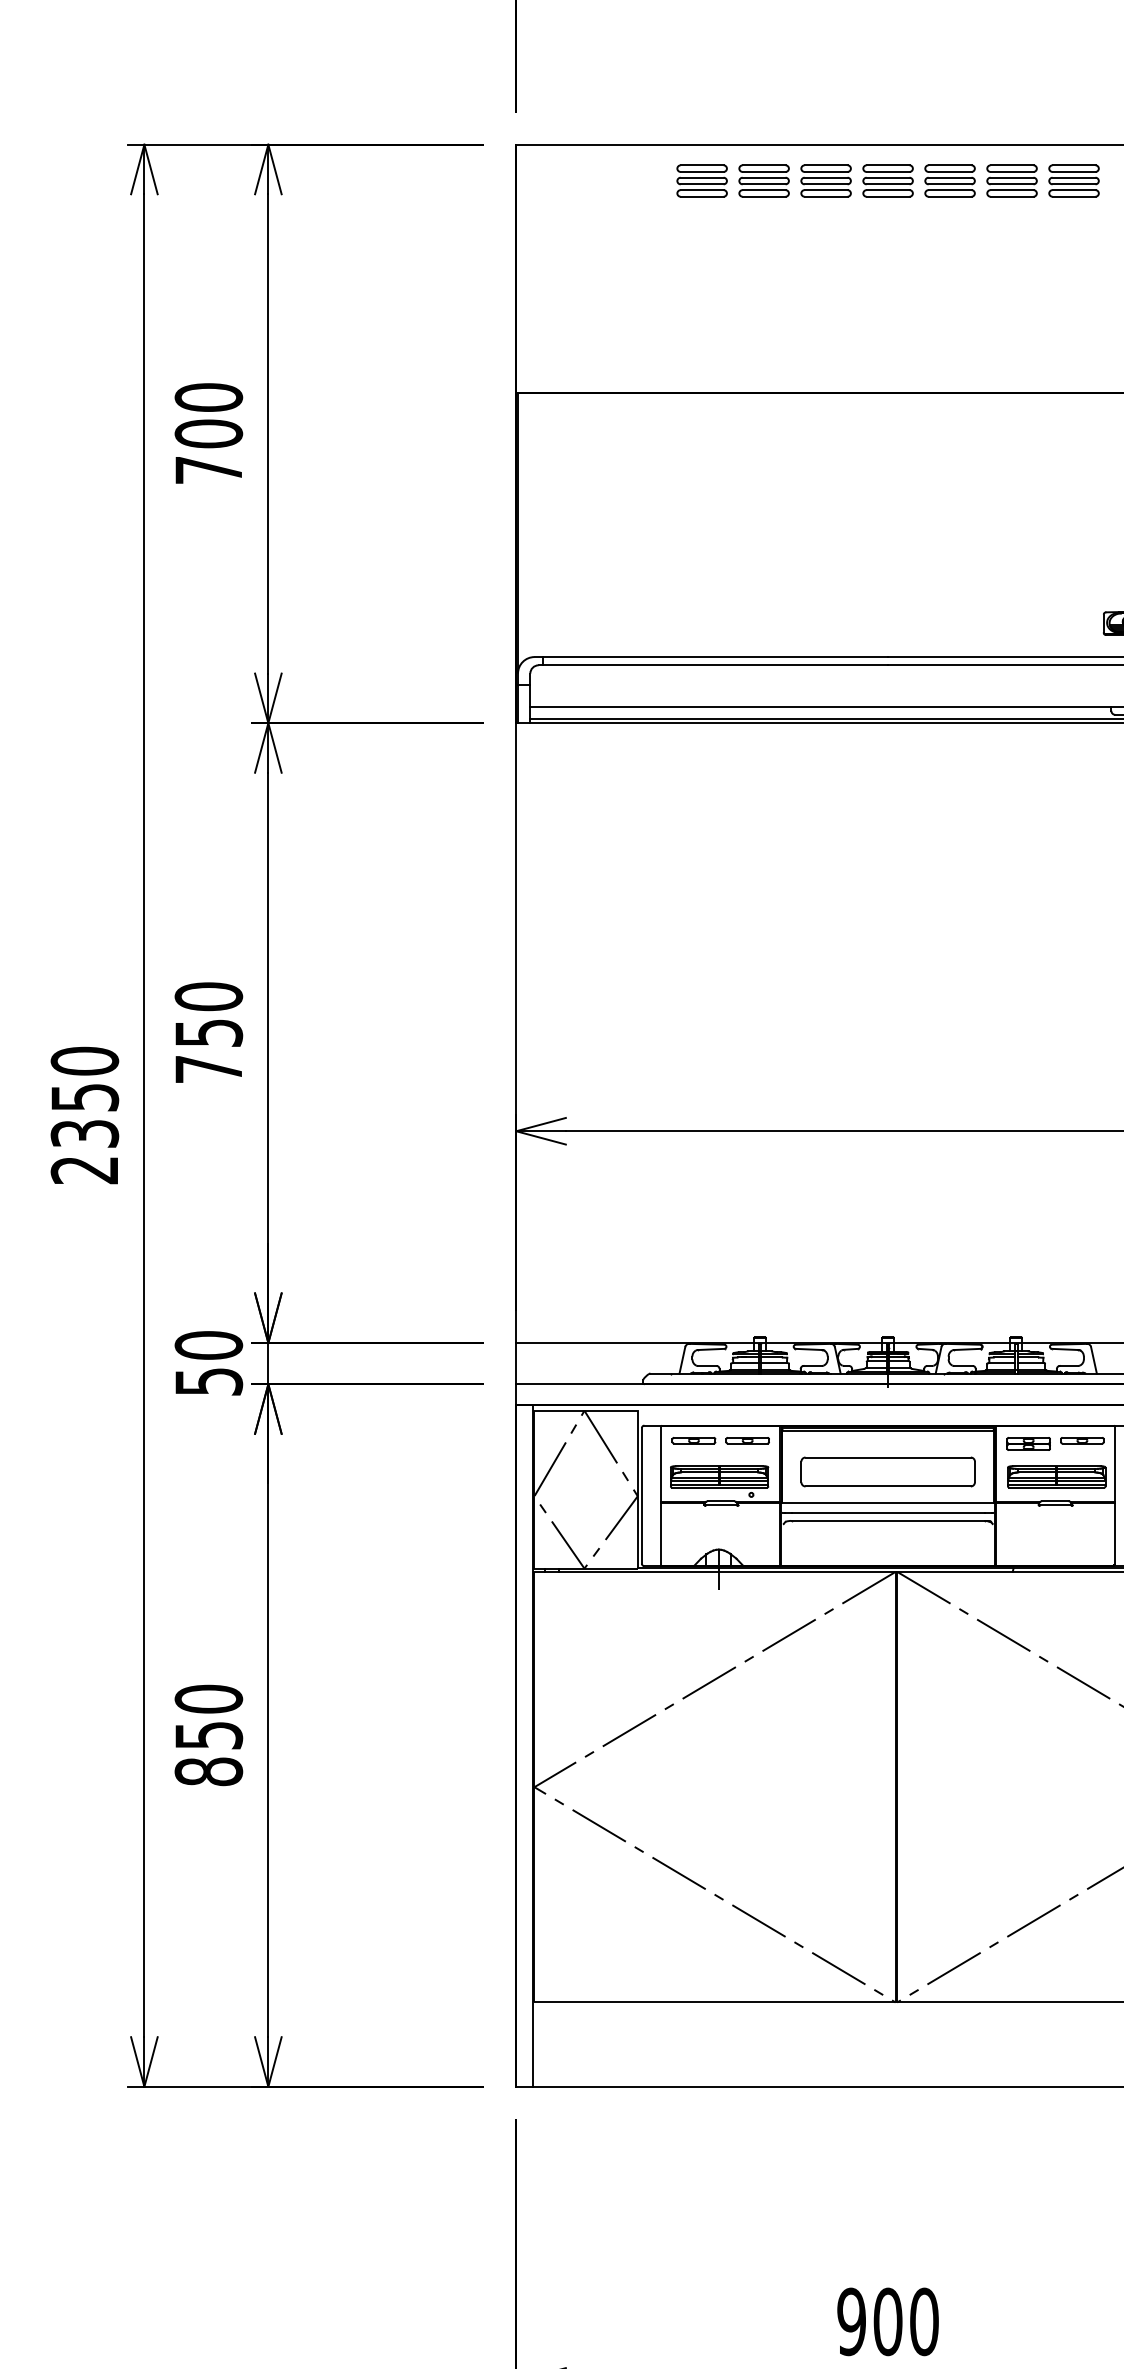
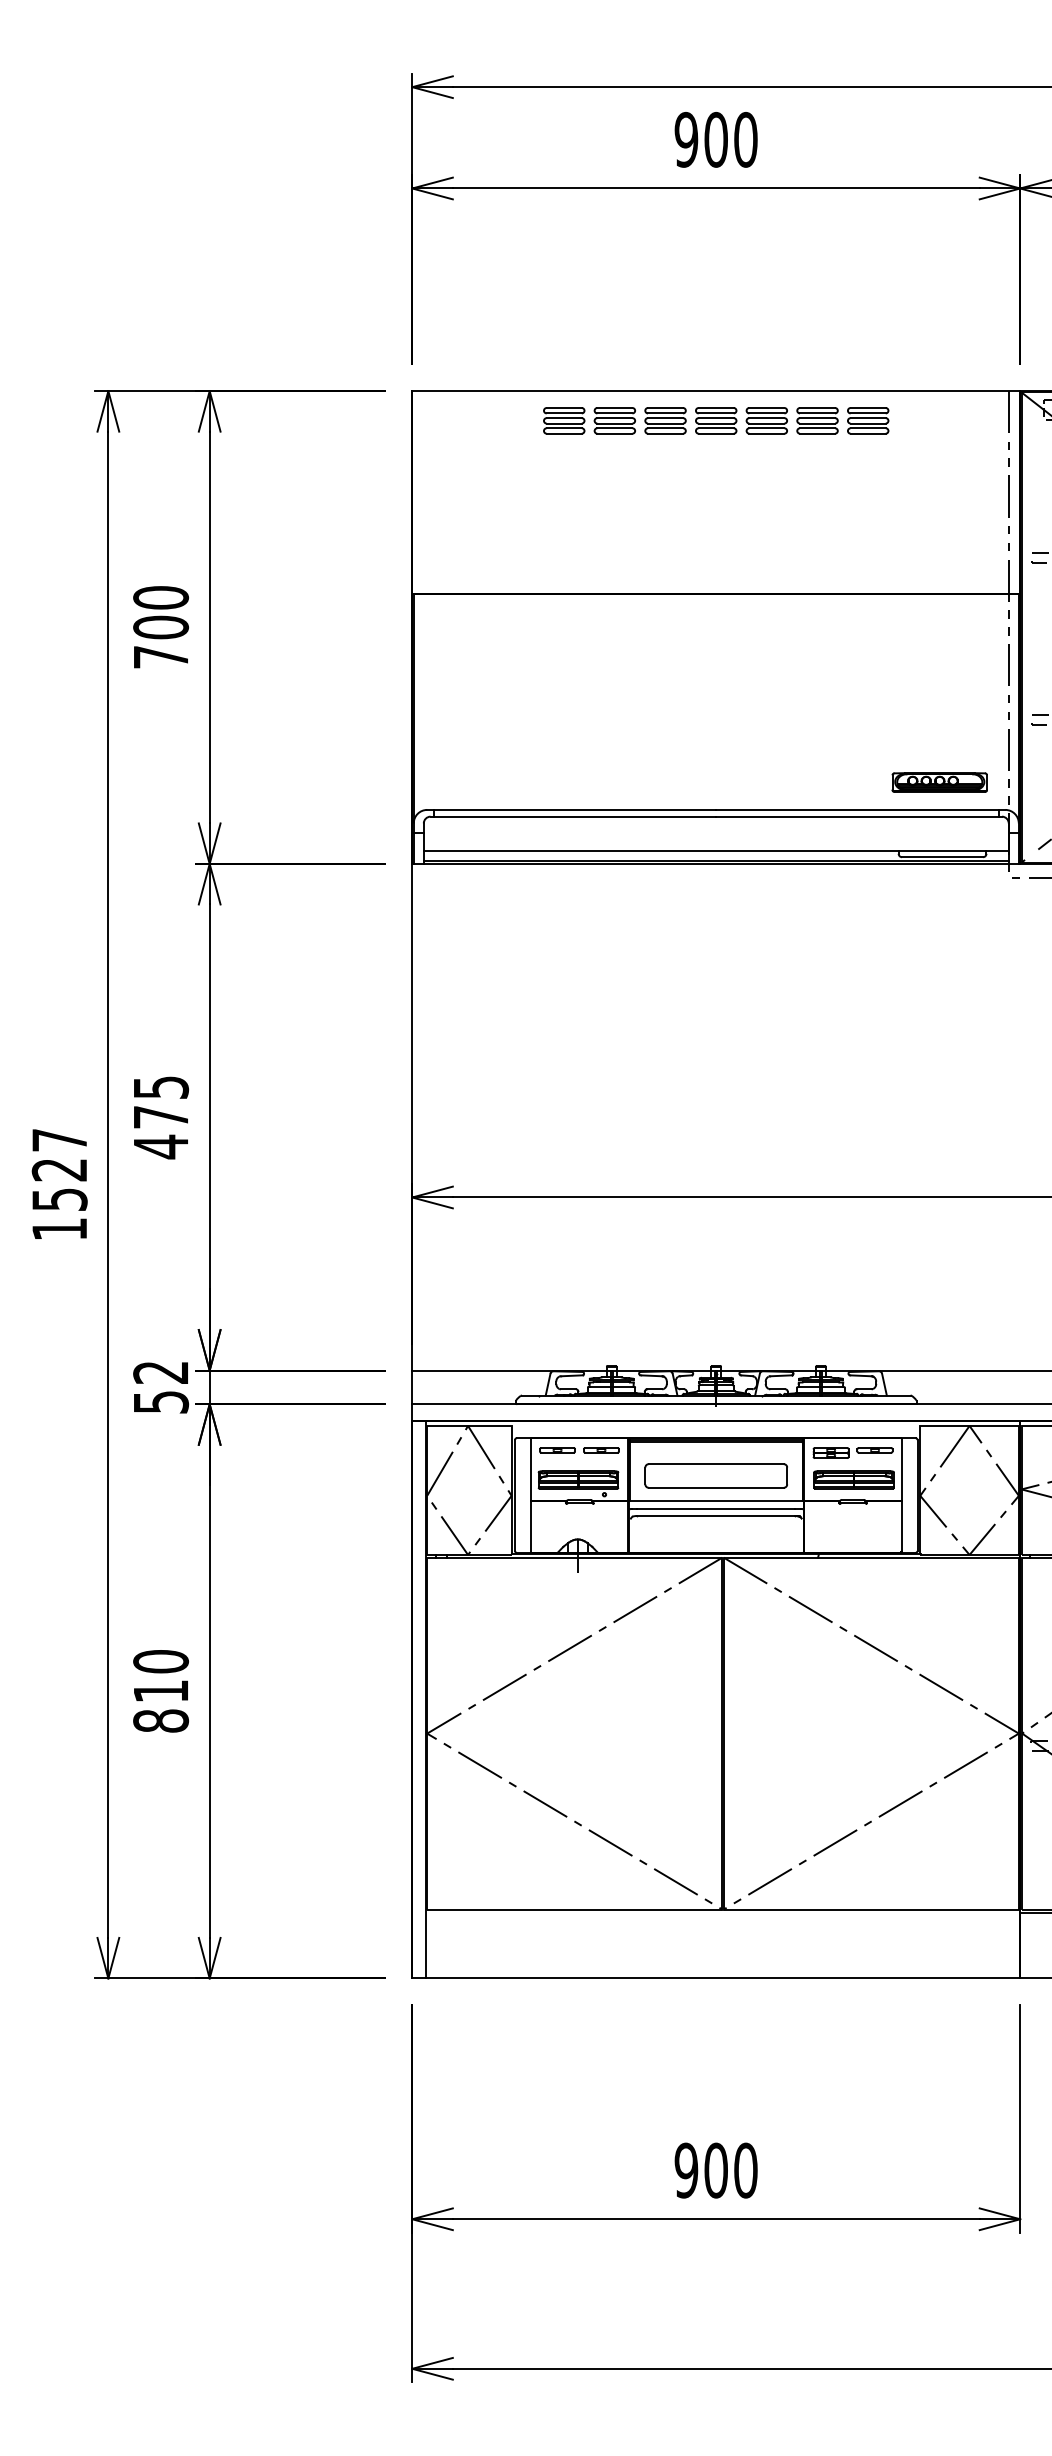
text: (209, 1033) -> (161, 1117), 750 -> 475
text: (84, 1115) -> (59, 1184), 2350 -> 1527
text: (209, 1345) -> (161, 1372), 50 -> 52
text: (209, 1735) -> (161, 1691), 850 -> 810

